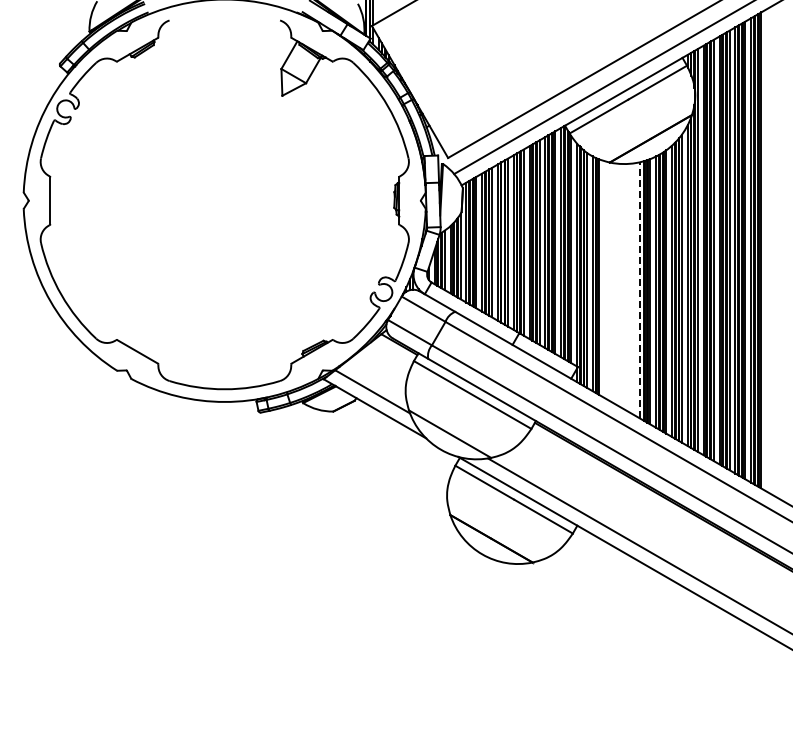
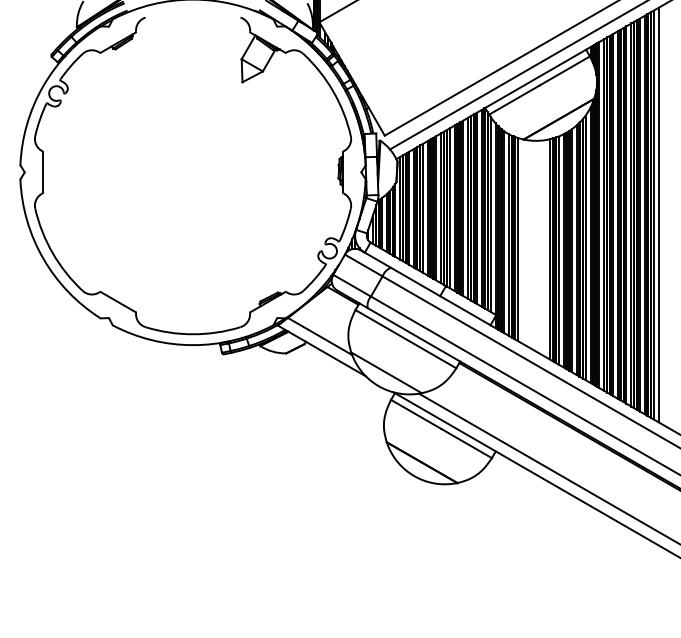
line: (767, 250) -> (659, 215), added
line: (603, 278) -> (518, 239), added
line: (639, 289) -> (549, 248), dashed -> solid

